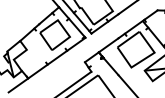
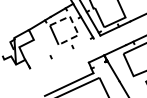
line: (64, 29) -> (74, 26), solid -> dashed
line: (46, 64) -> (50, 57), removed

